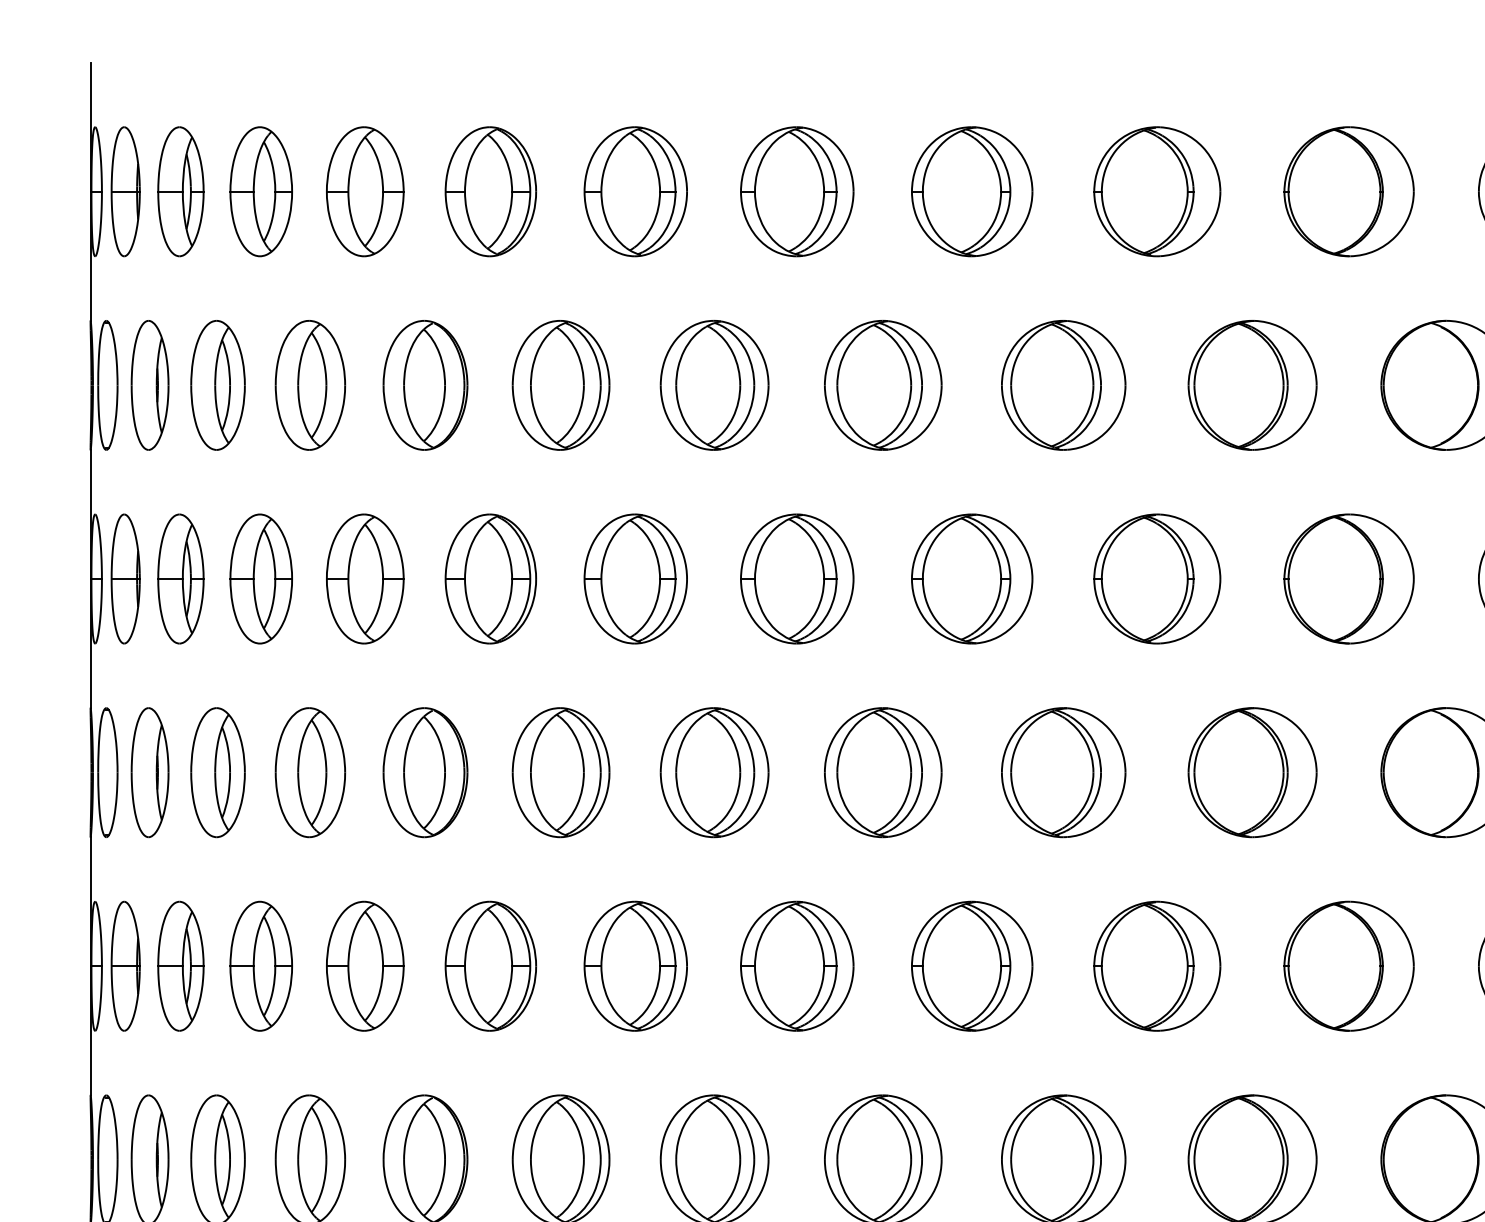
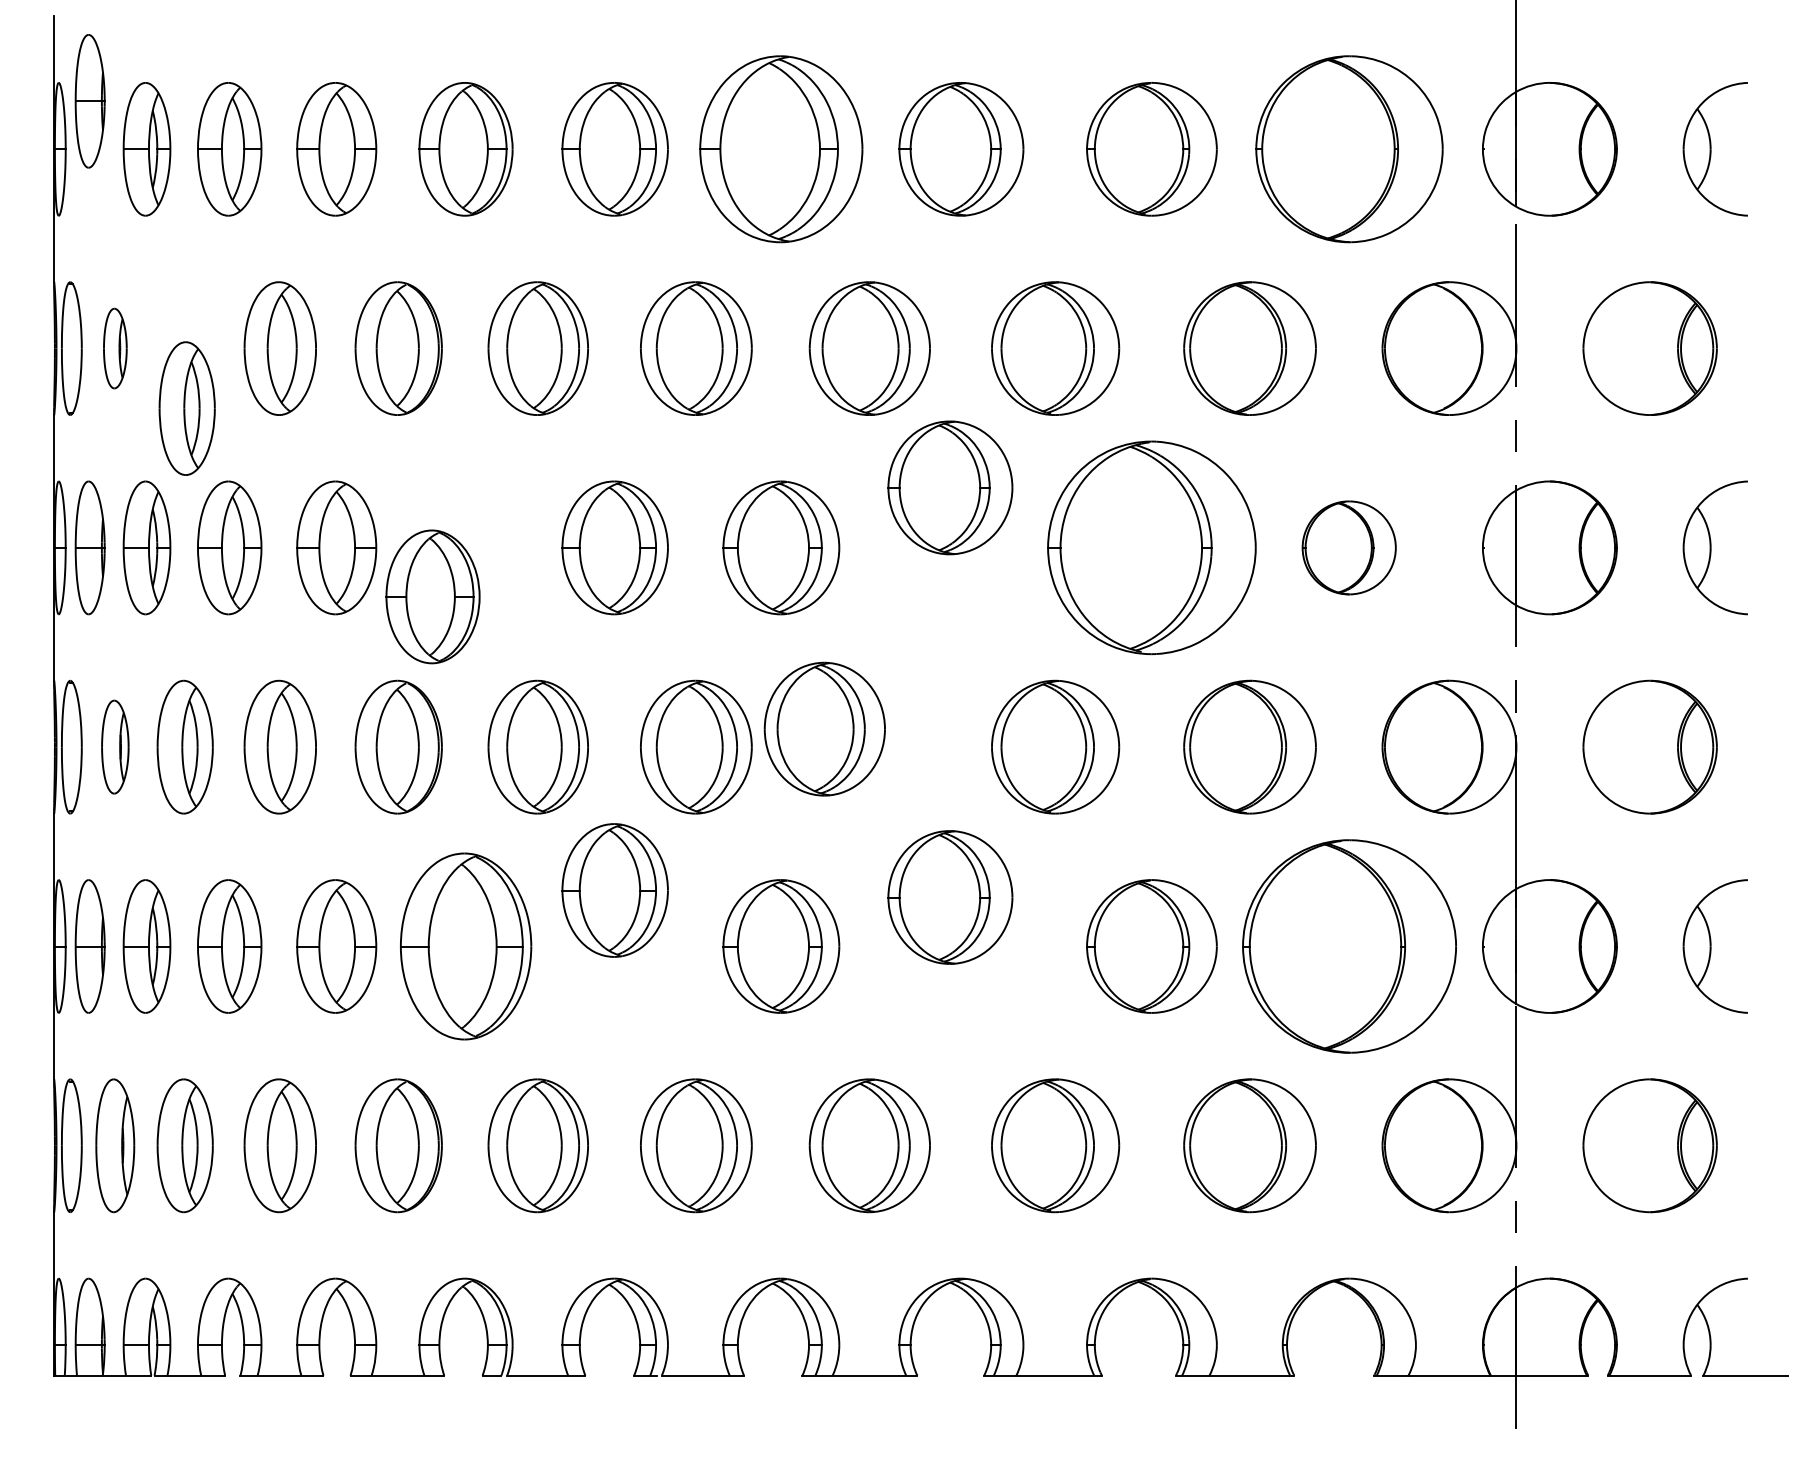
part: (125, 191) -> (89, 101), moved
part: (797, 191) -> (781, 149), size x1.4
part: (1348, 191) -> (1348, 149), size x1.4
part: (150, 385) -> (115, 348), size x0.6
part: (217, 385) -> (186, 408), moved
part: (490, 578) -> (432, 596), moved
part: (972, 578) -> (950, 487), moved
part: (1156, 578) -> (1151, 547), size x1.6
part: (1348, 578) -> (1348, 547), size x0.7
part: (150, 771) -> (115, 746), size x0.7
part: (882, 771) -> (824, 728), moved
part: (490, 966) -> (465, 946), size x1.4
part: (635, 966) -> (614, 890), moved
part: (972, 966) -> (950, 897), moved
part: (1348, 966) -> (1348, 946), size x1.6

